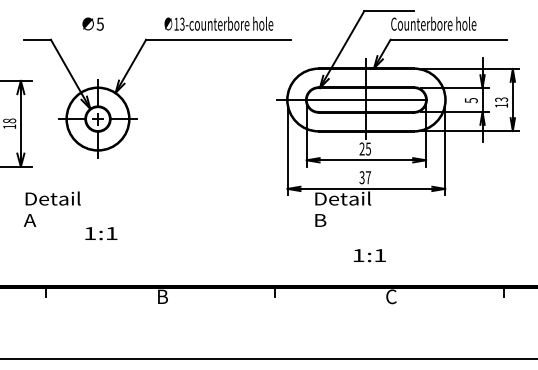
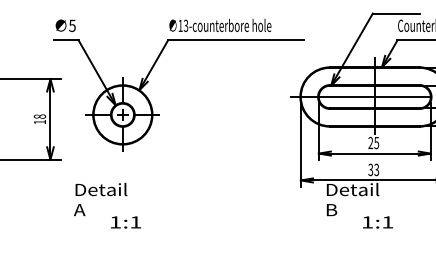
text: (92, 23) -> (65, 25), moved
text: (218, 23) -> (220, 25), moved
text: (368, 177) -> (376, 169), 37 -> 33
text: (51, 208) -> (99, 198), moved
text: (369, 255) -> (377, 222), moved

